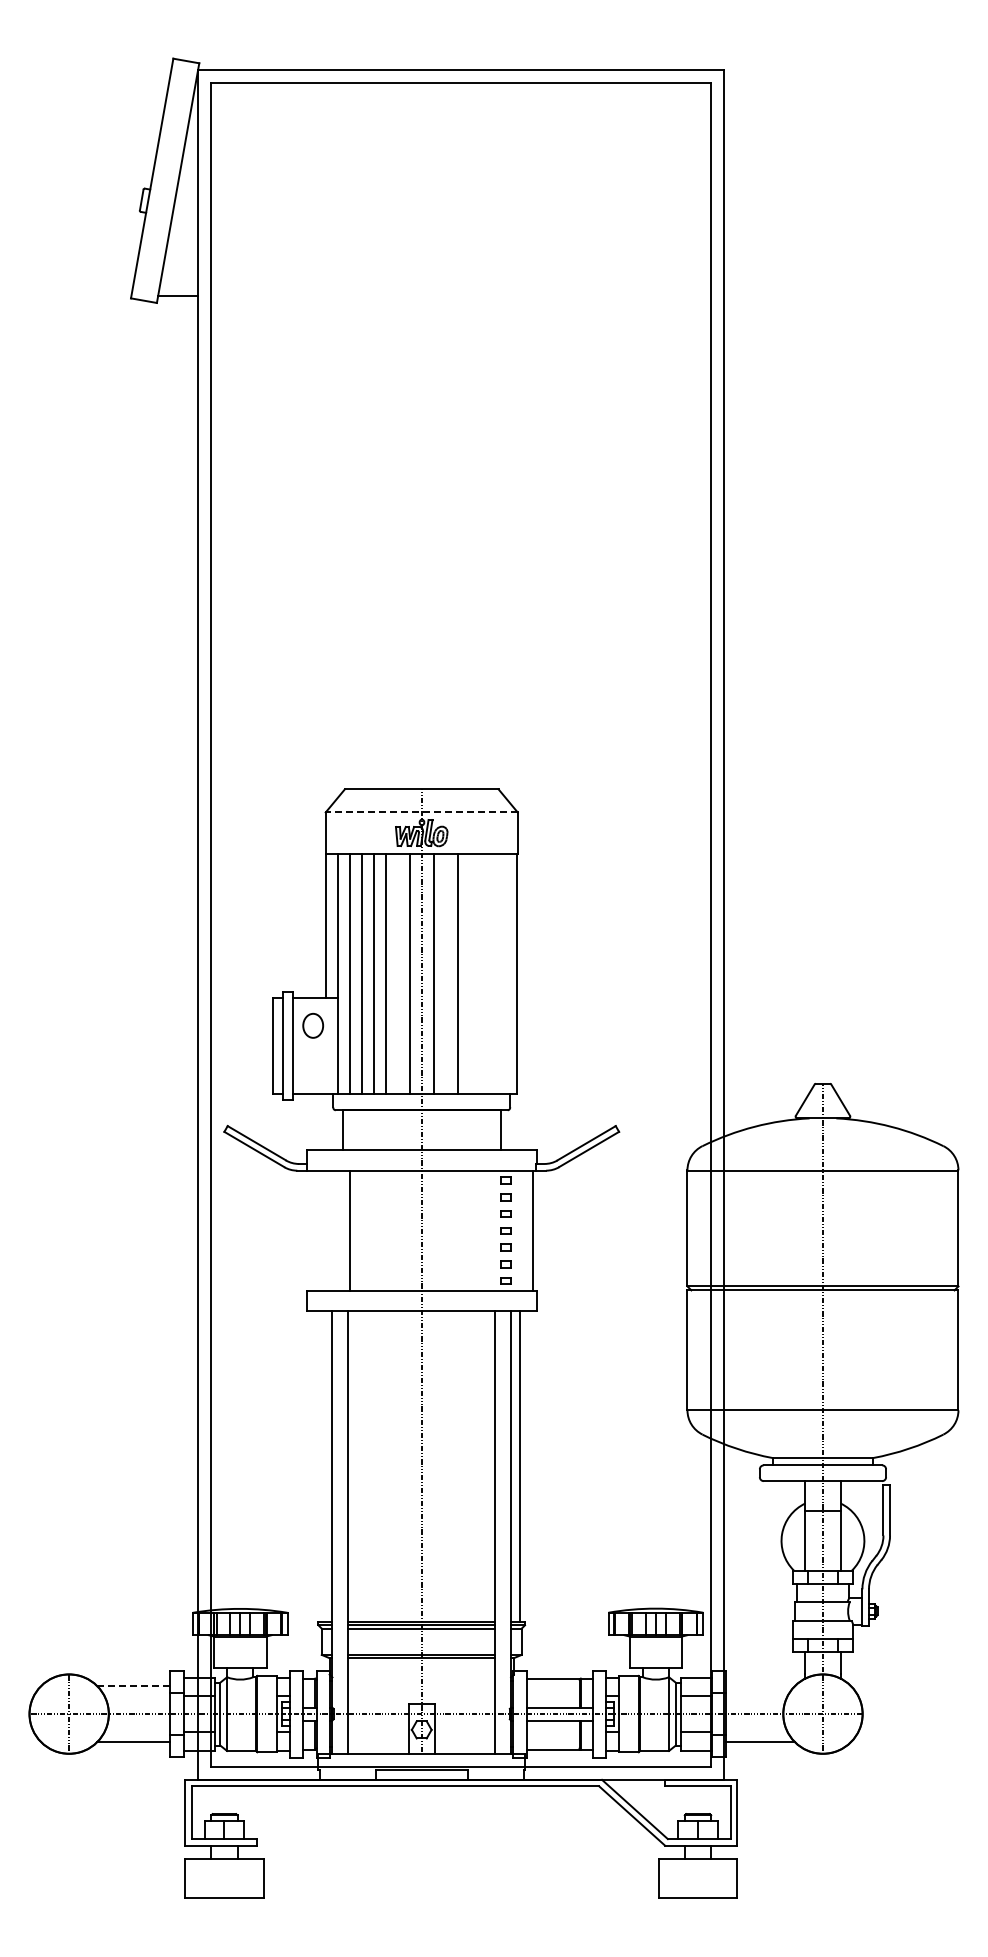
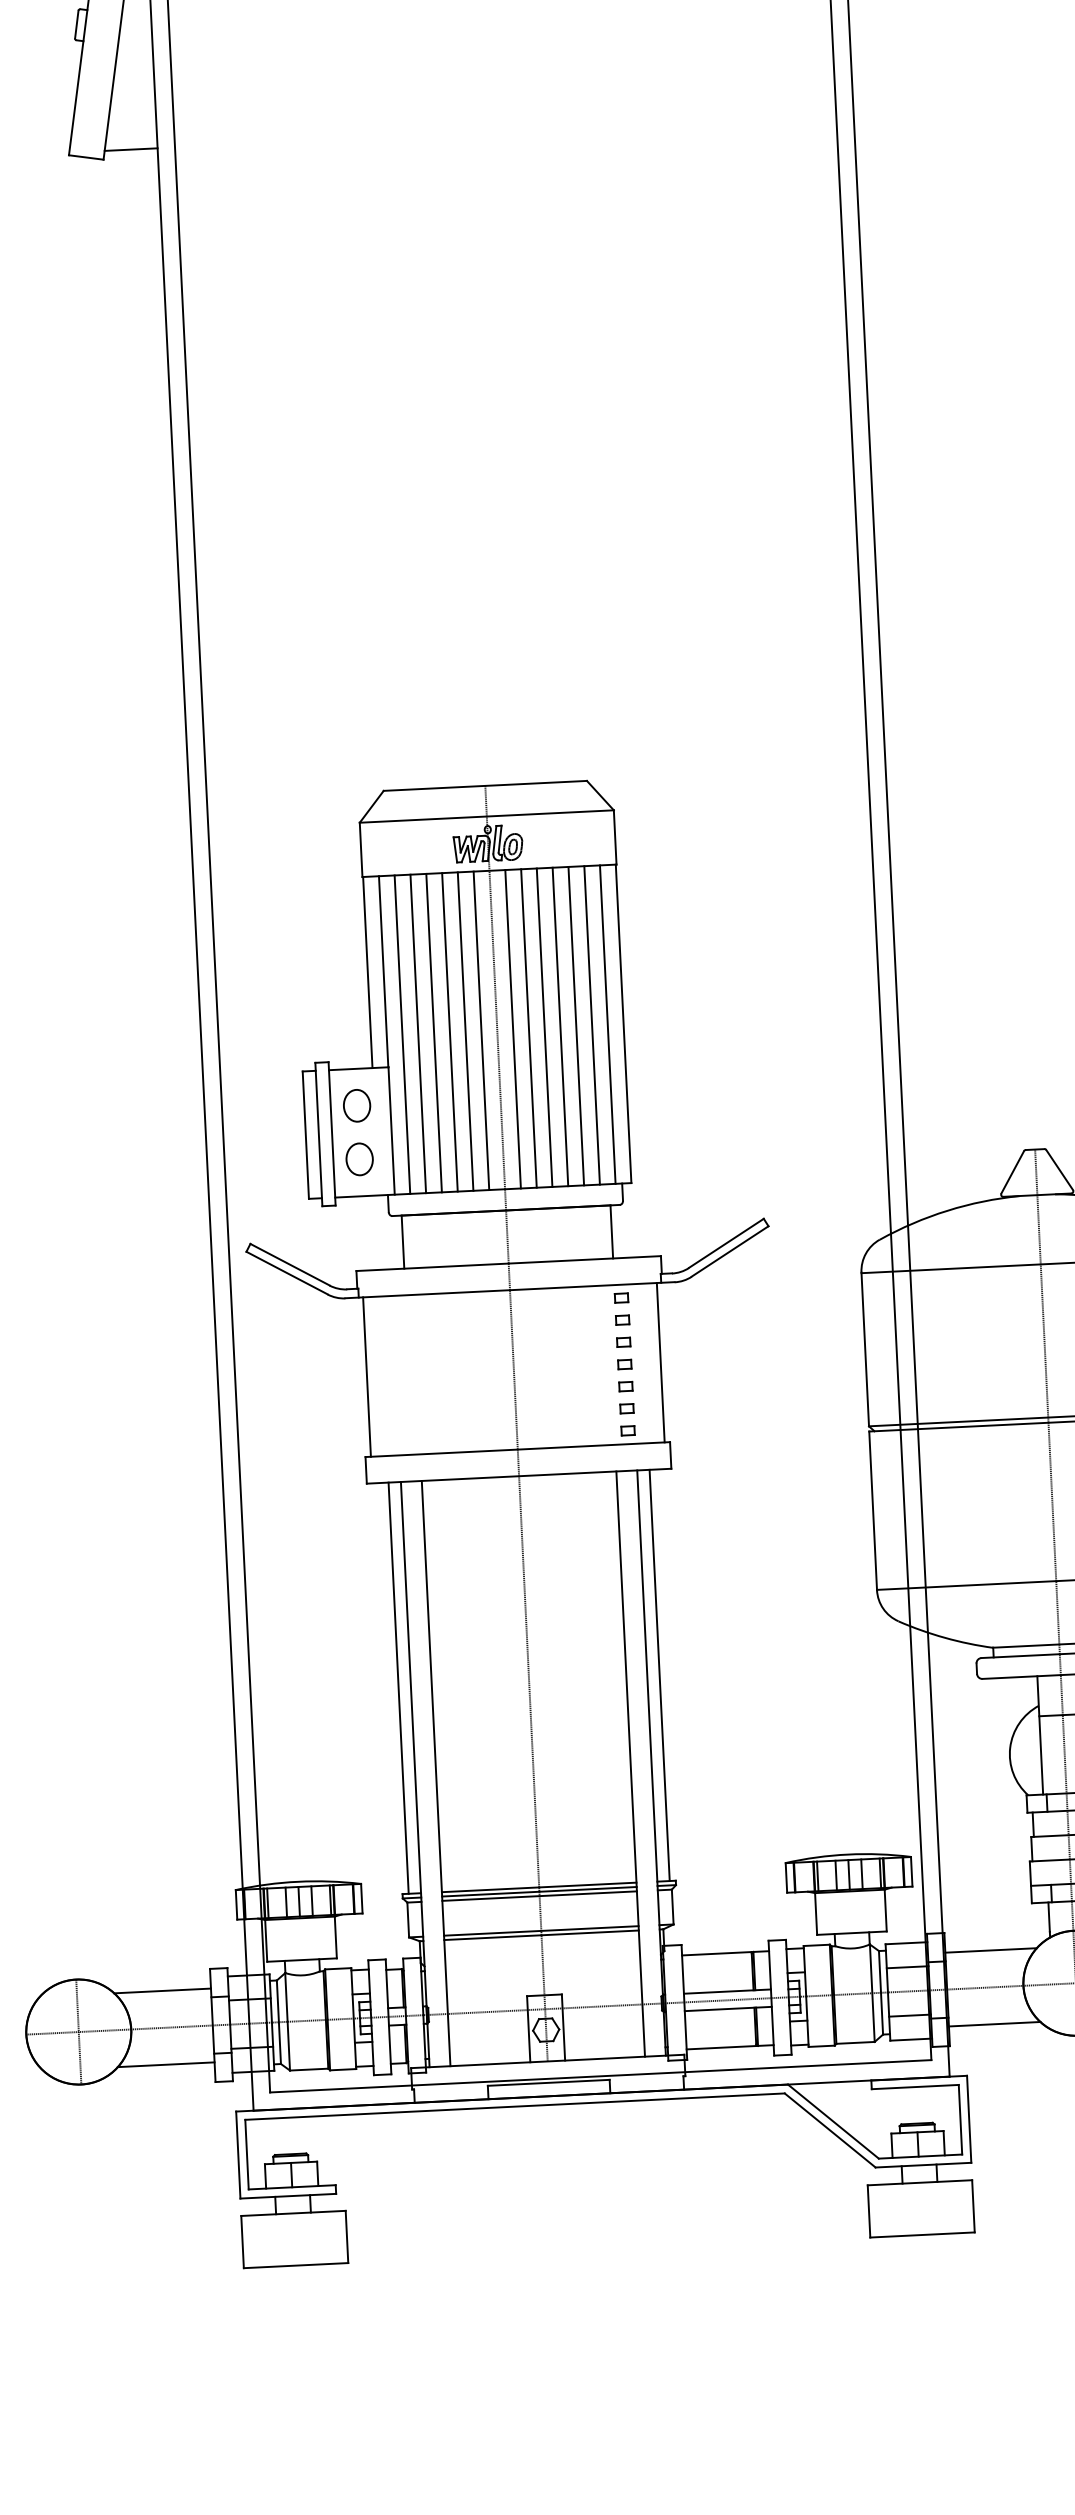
line: (421, 812) -> (486, 816), dashed -> solid
line: (397, 973) -> (465, 1031), added
line: (445, 973) -> (528, 1027), added
line: (469, 973) -> (560, 1026), added
line: (481, 973) -> (576, 1025), added
line: (493, 973) -> (592, 1024), added
line: (505, 973) -> (608, 1024), added
part: (313, 1066) -> (360, 1159), added
line: (349, 1230) -> (366, 1376), moved
line: (323, 1466) -> (399, 1688), added
line: (133, 1686) -> (162, 1991), dashed -> solid
line: (759, 1686) -> (990, 1950), added

